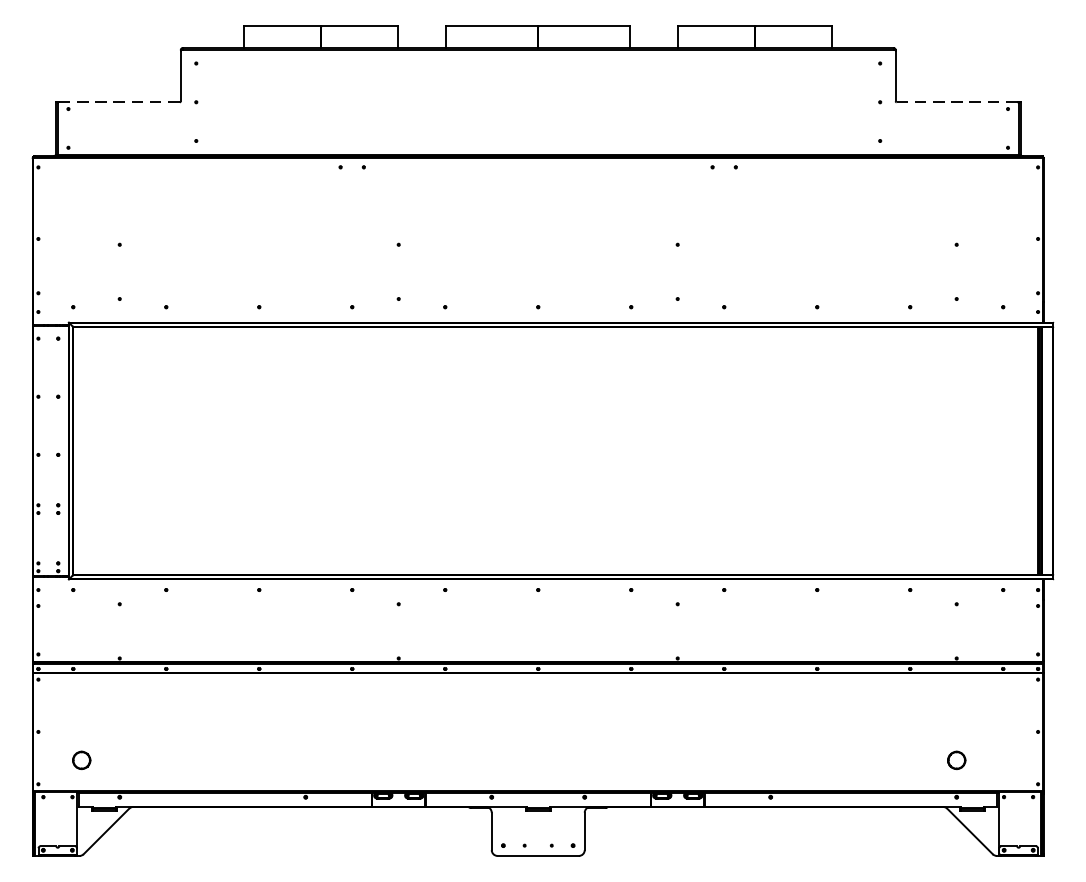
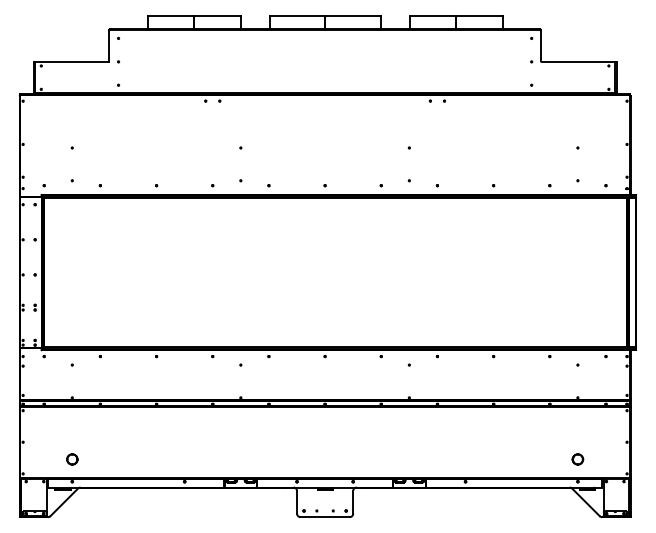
line: (120, 101) -> (72, 61), dashed -> solid
line: (957, 101) -> (578, 61), dashed -> solid
part: (81, 760) -> (72, 459), moved

